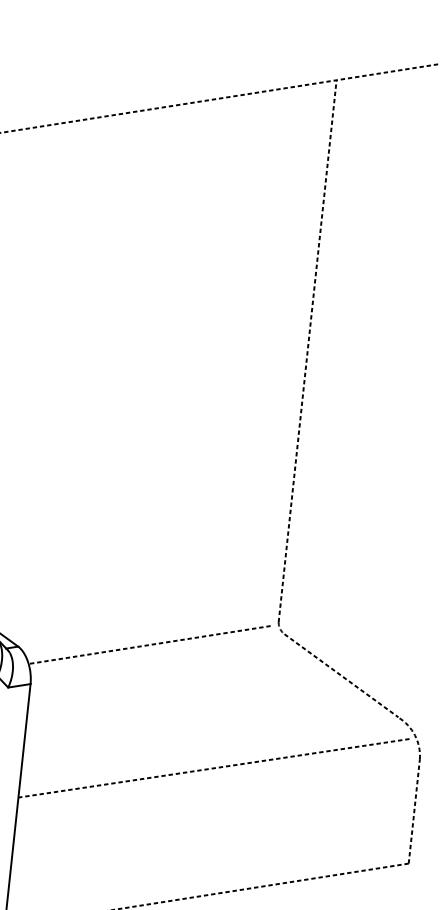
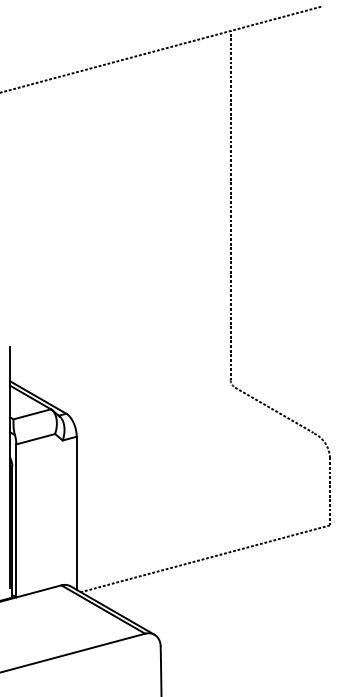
line: (148, 644) -> (149, 403), removed
line: (212, 767) -> (198, 477), removed

